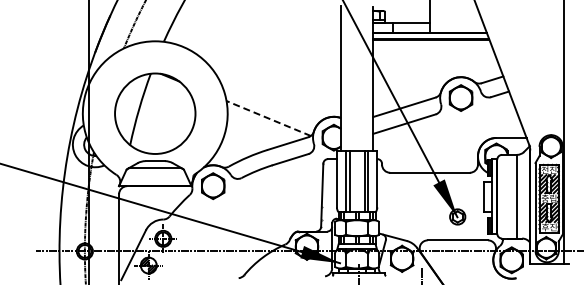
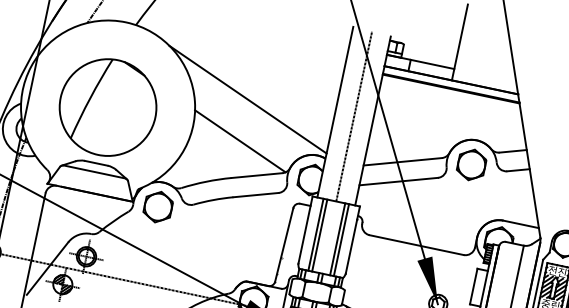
line: (357, 78) -> (354, 116), added
line: (267, 83) -> (247, 99), added
line: (268, 118) -> (240, 141), dashed -> solid

